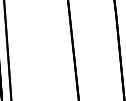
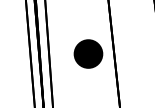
part: (46, 41) -> (88, 53), added

